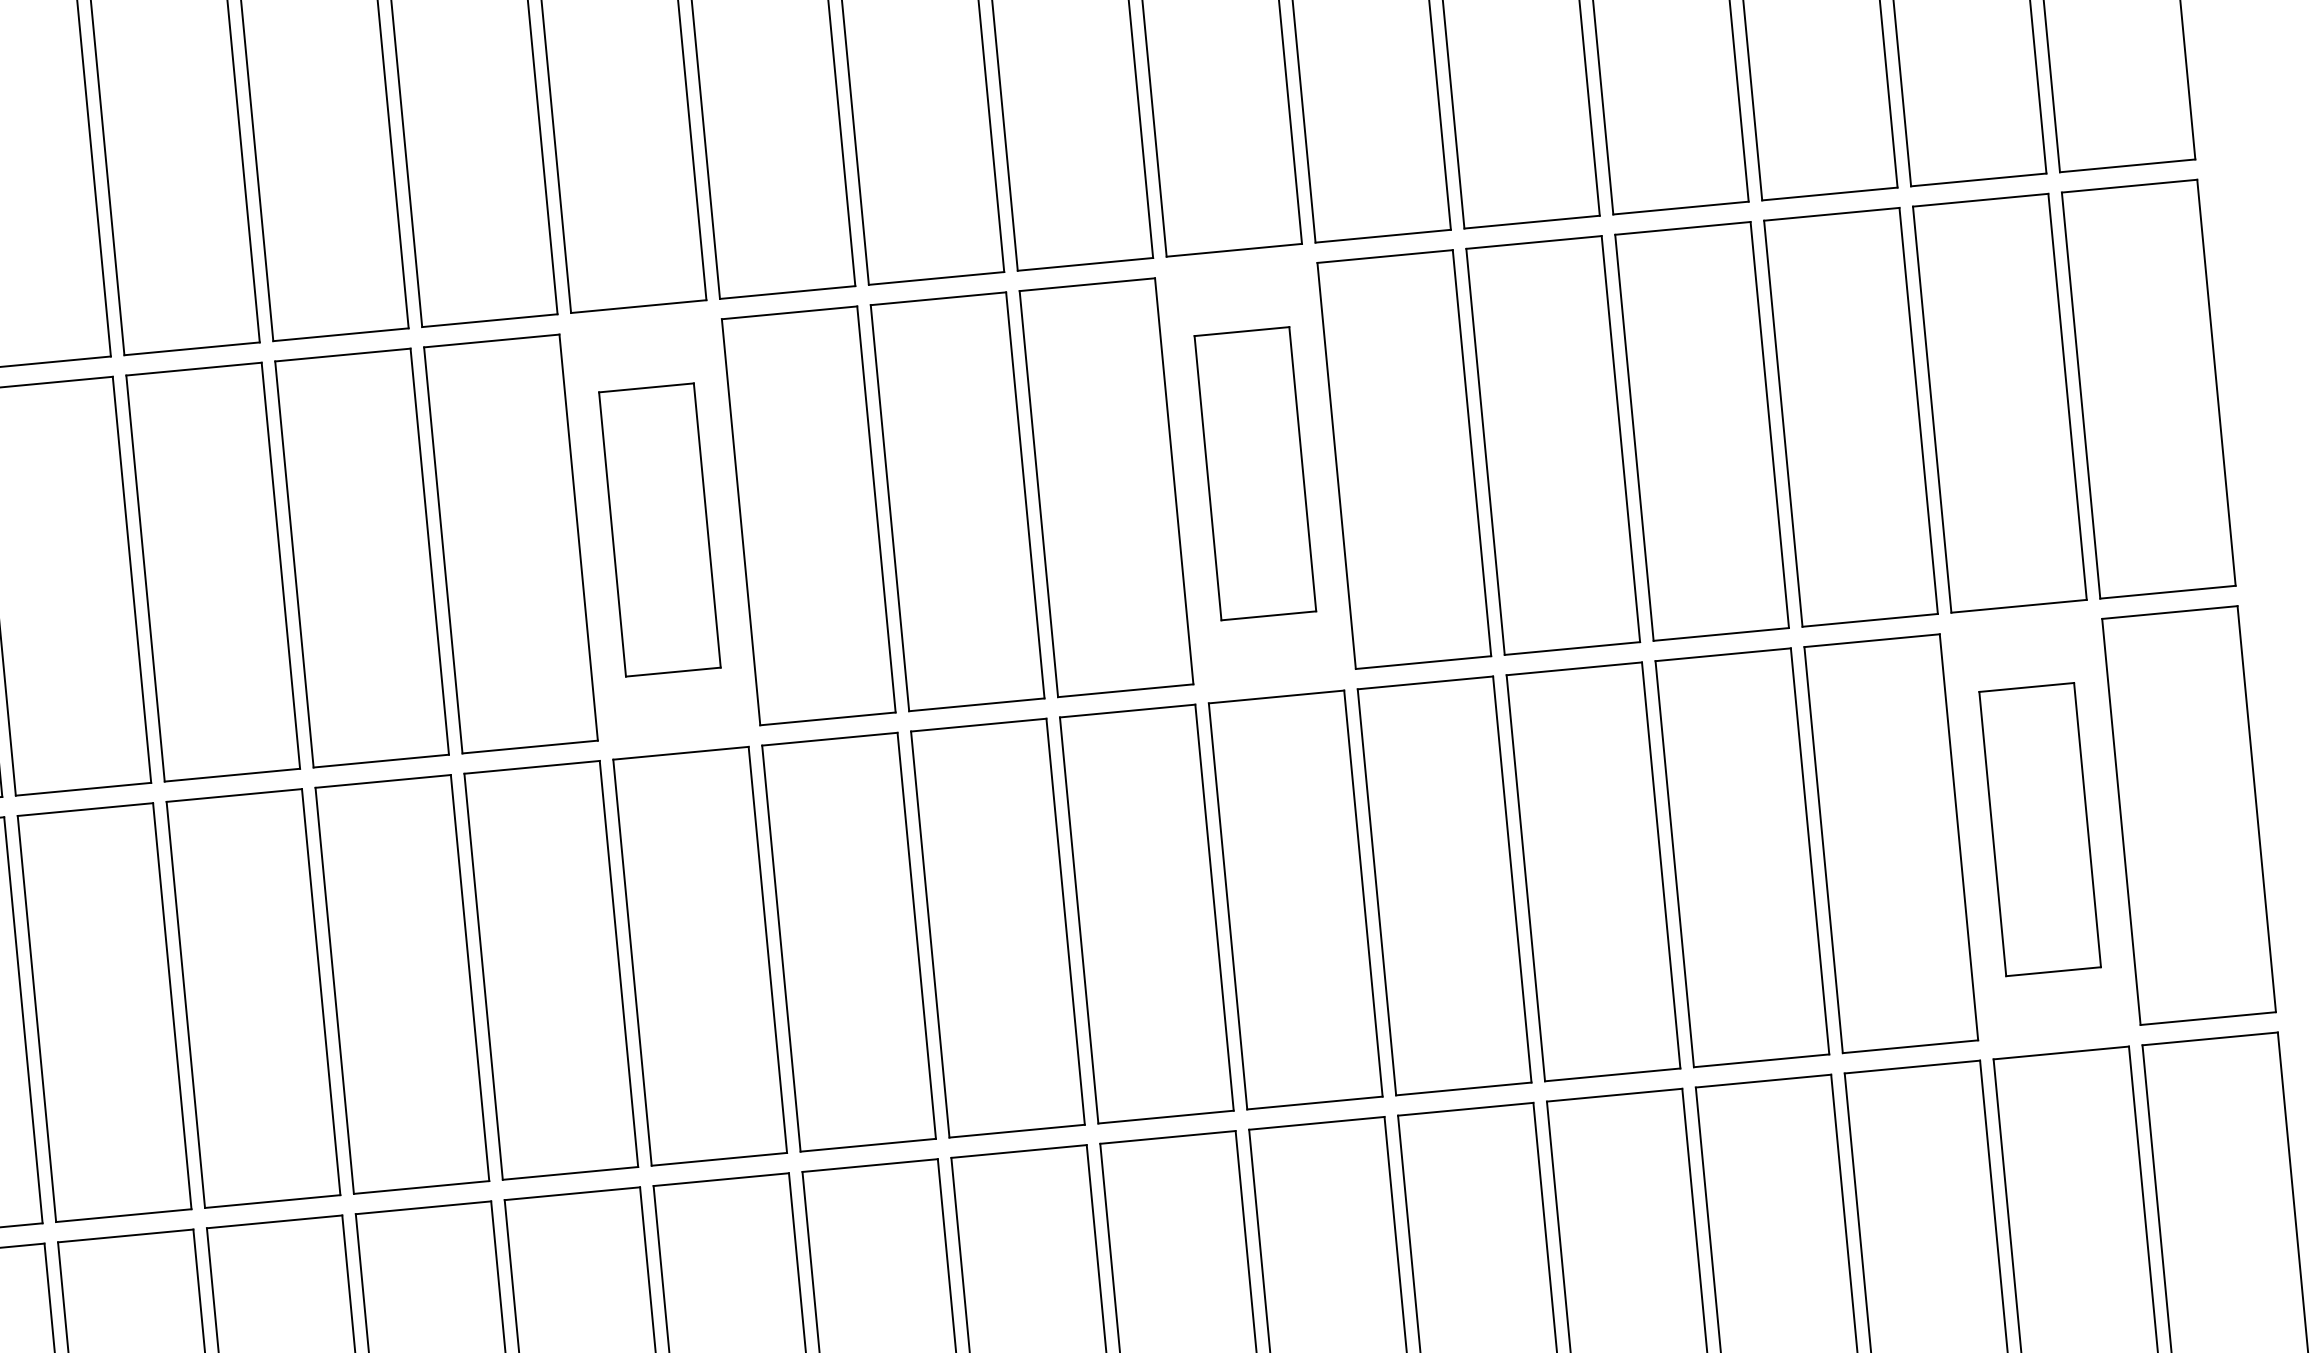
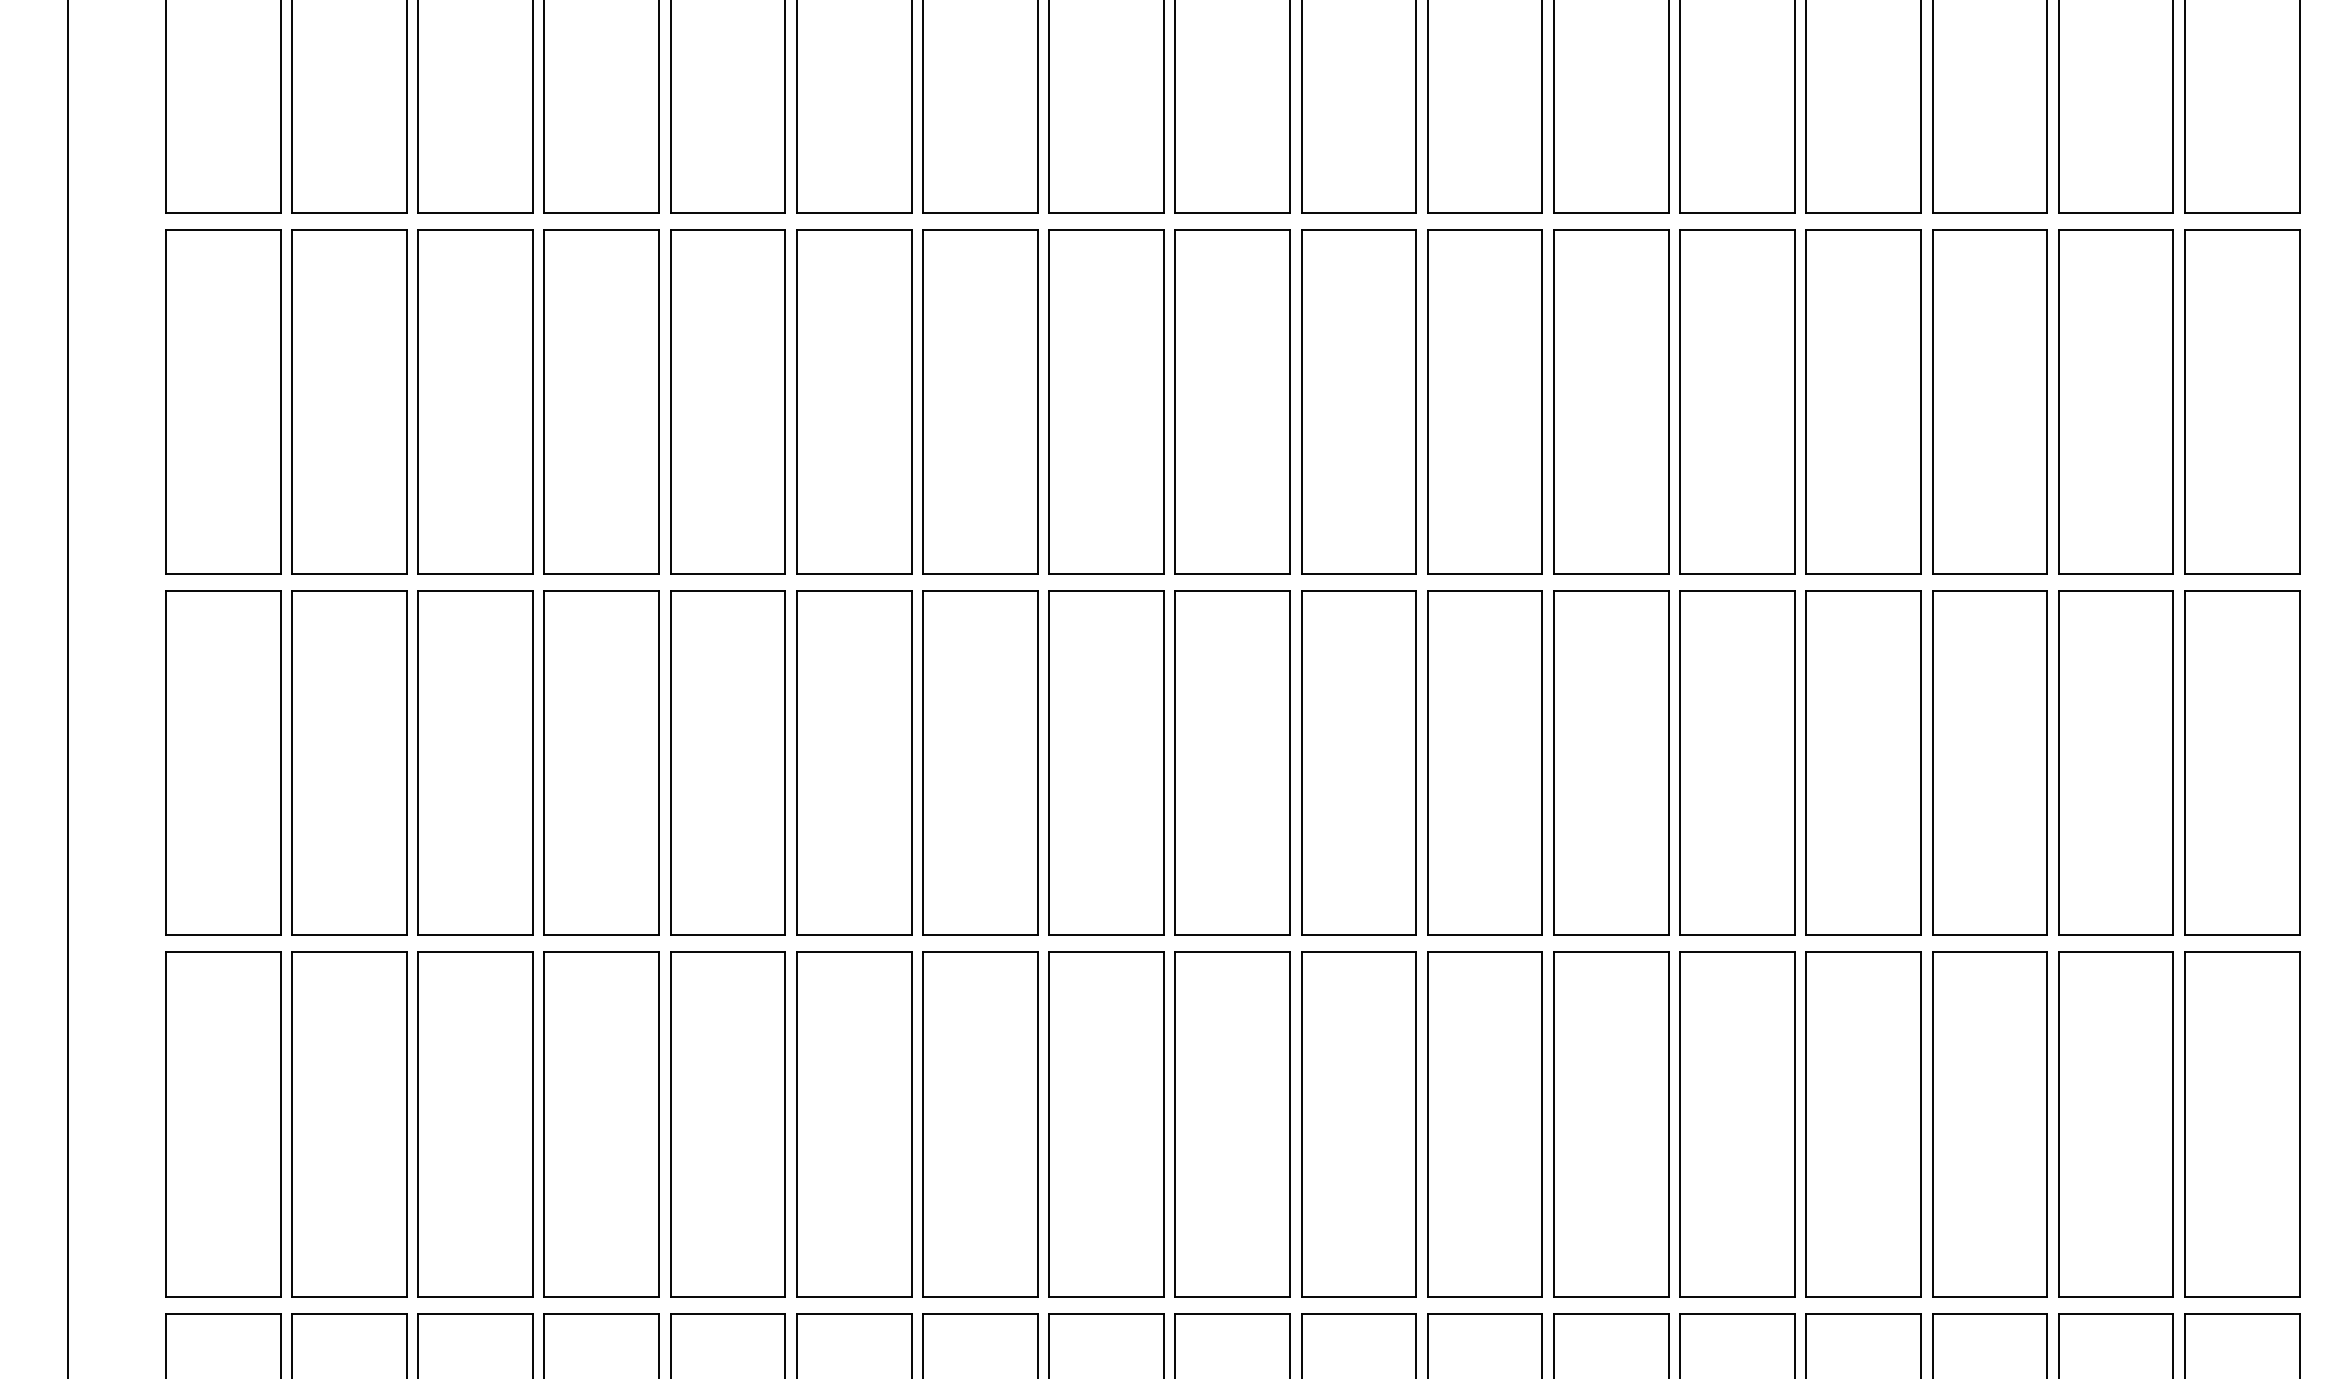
part: (1254, 473) -> (1484, 401), size x1.43
part: (659, 529) -> (980, 401), size x1.43
part: (2039, 828) -> (2115, 762), size x1.43

